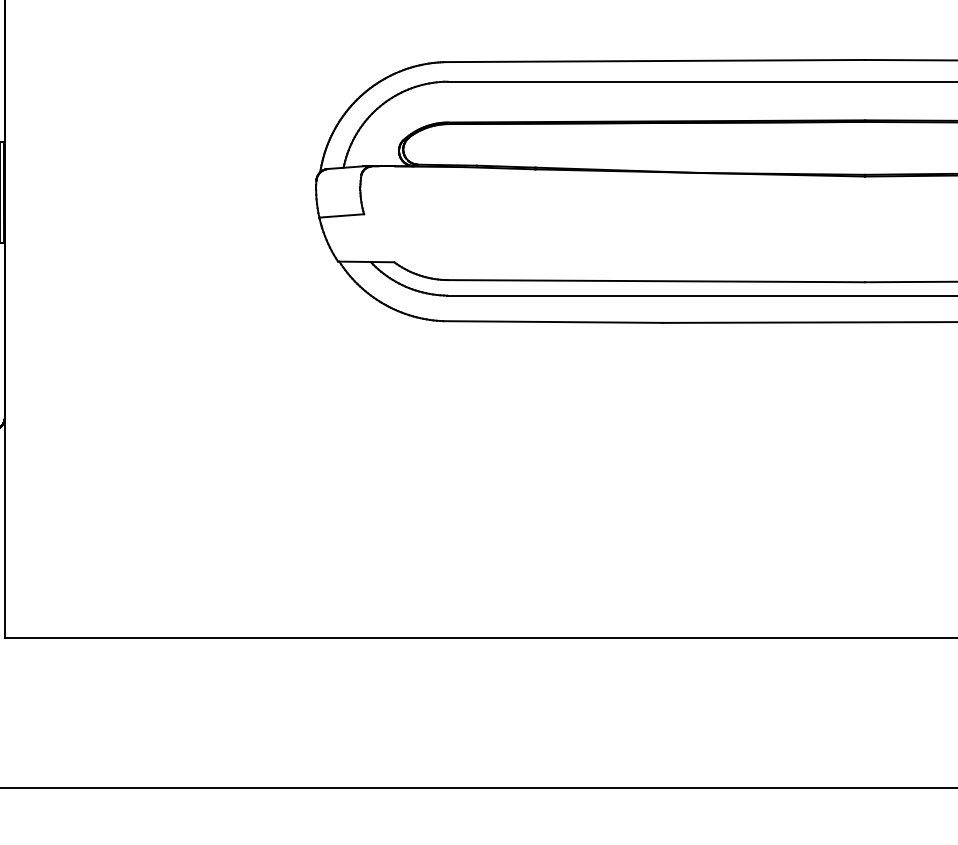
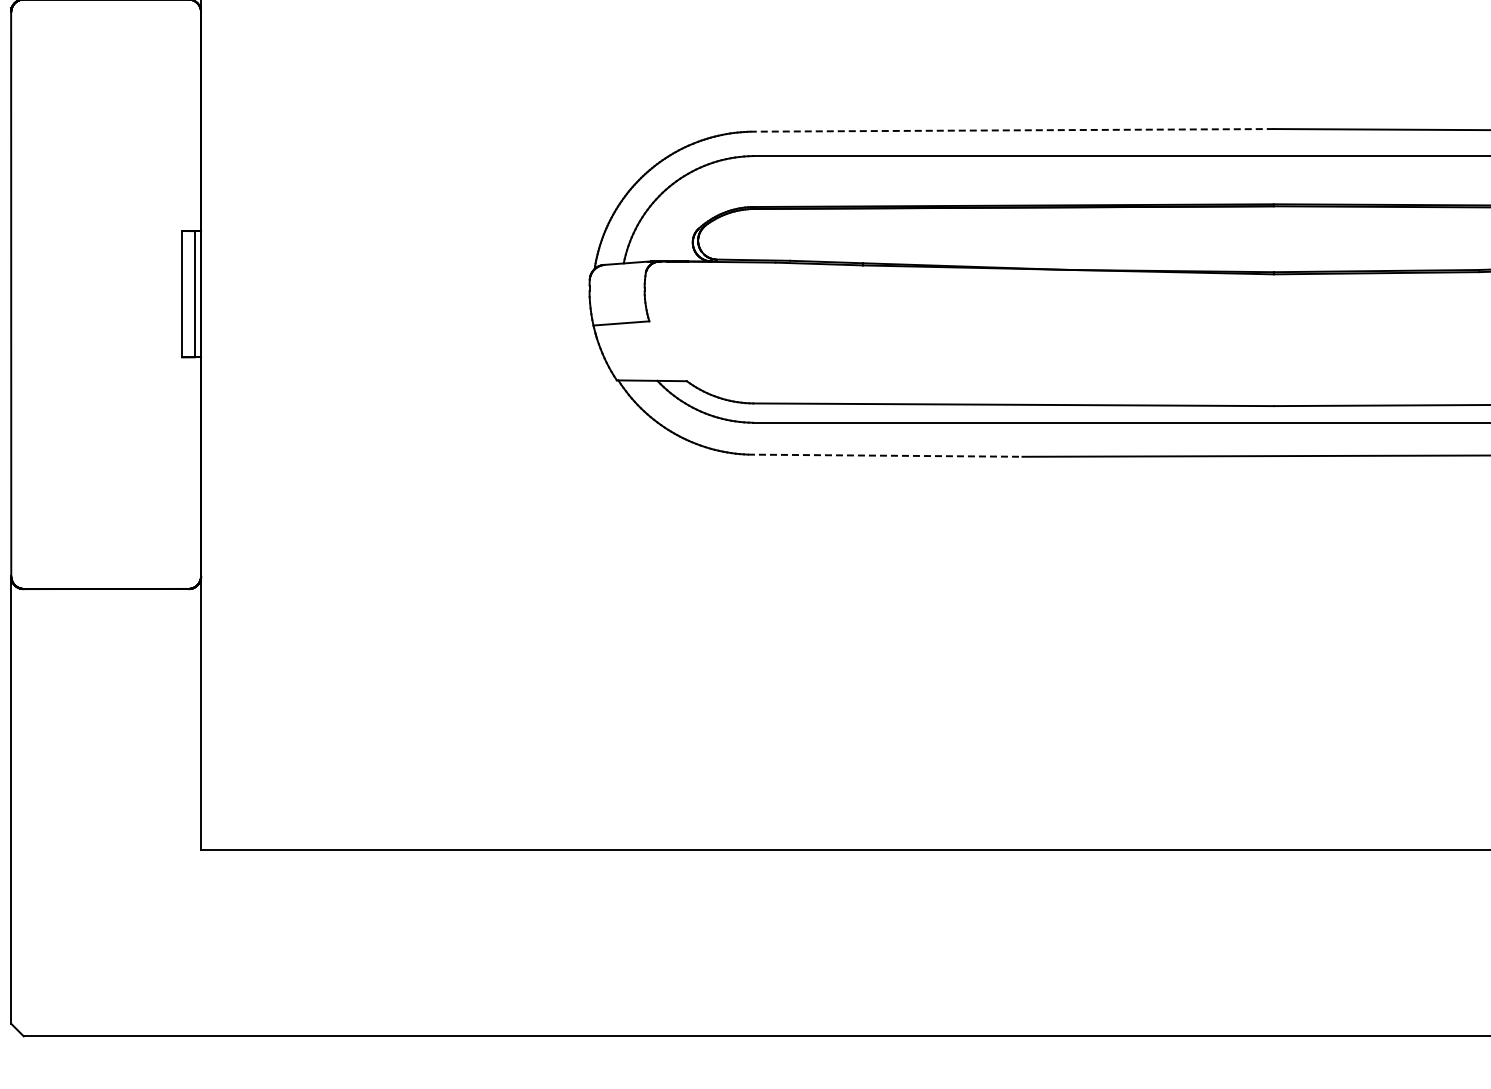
line: (655, 61) -> (1012, 130), solid -> dashed
line: (553, 321) -> (885, 455), solid -> dashed

